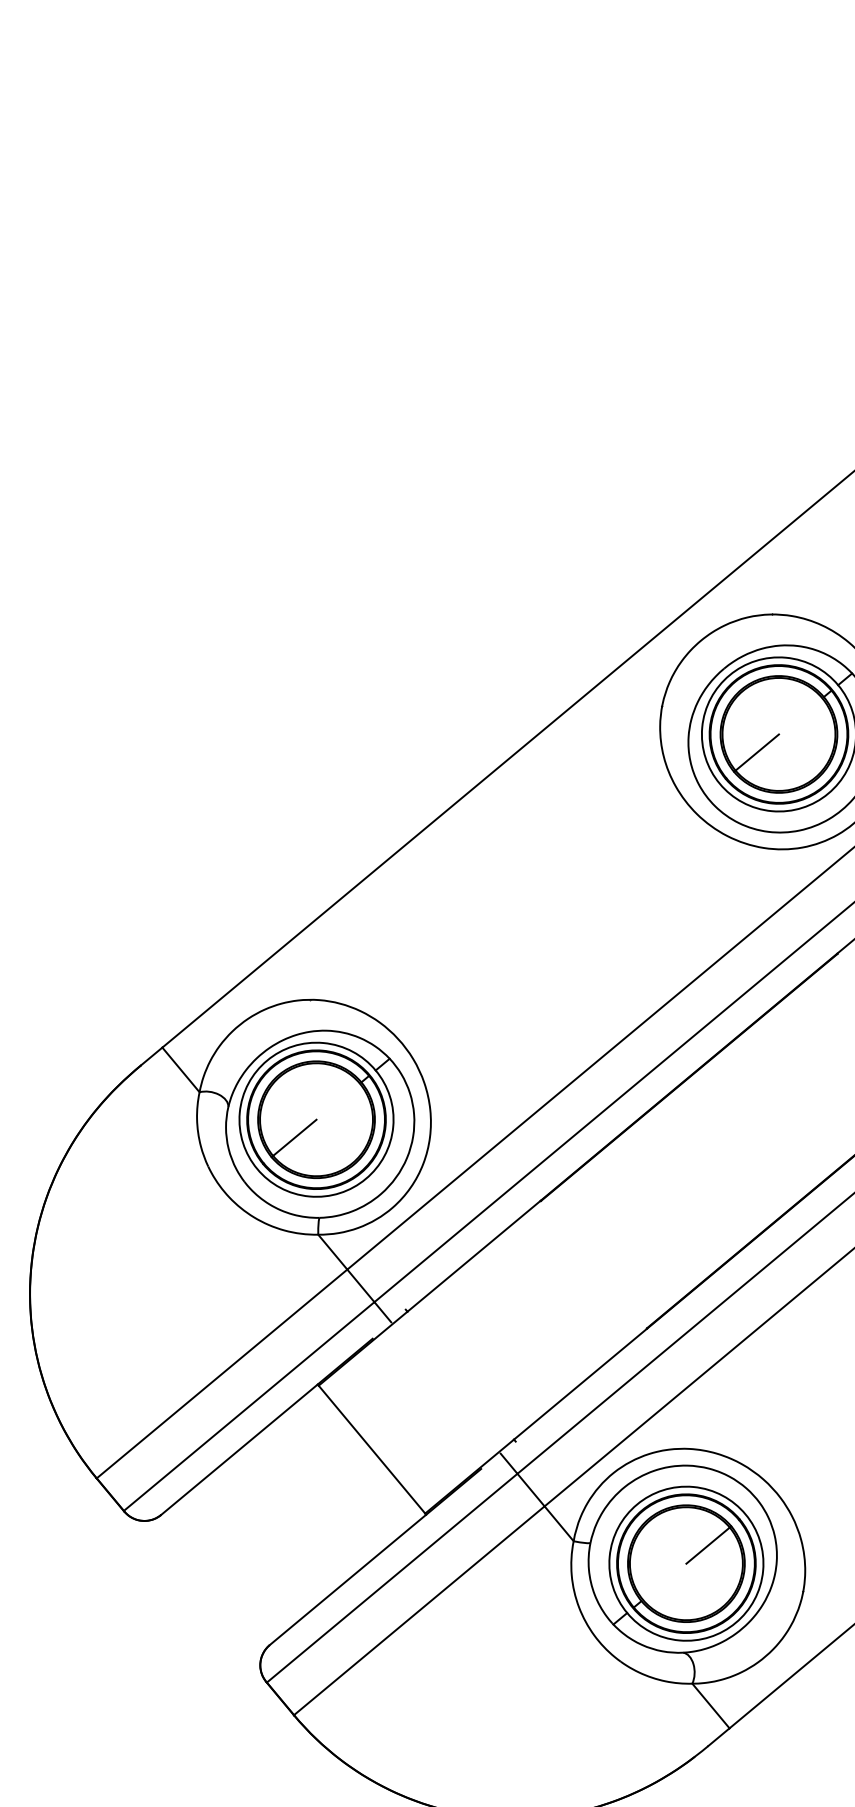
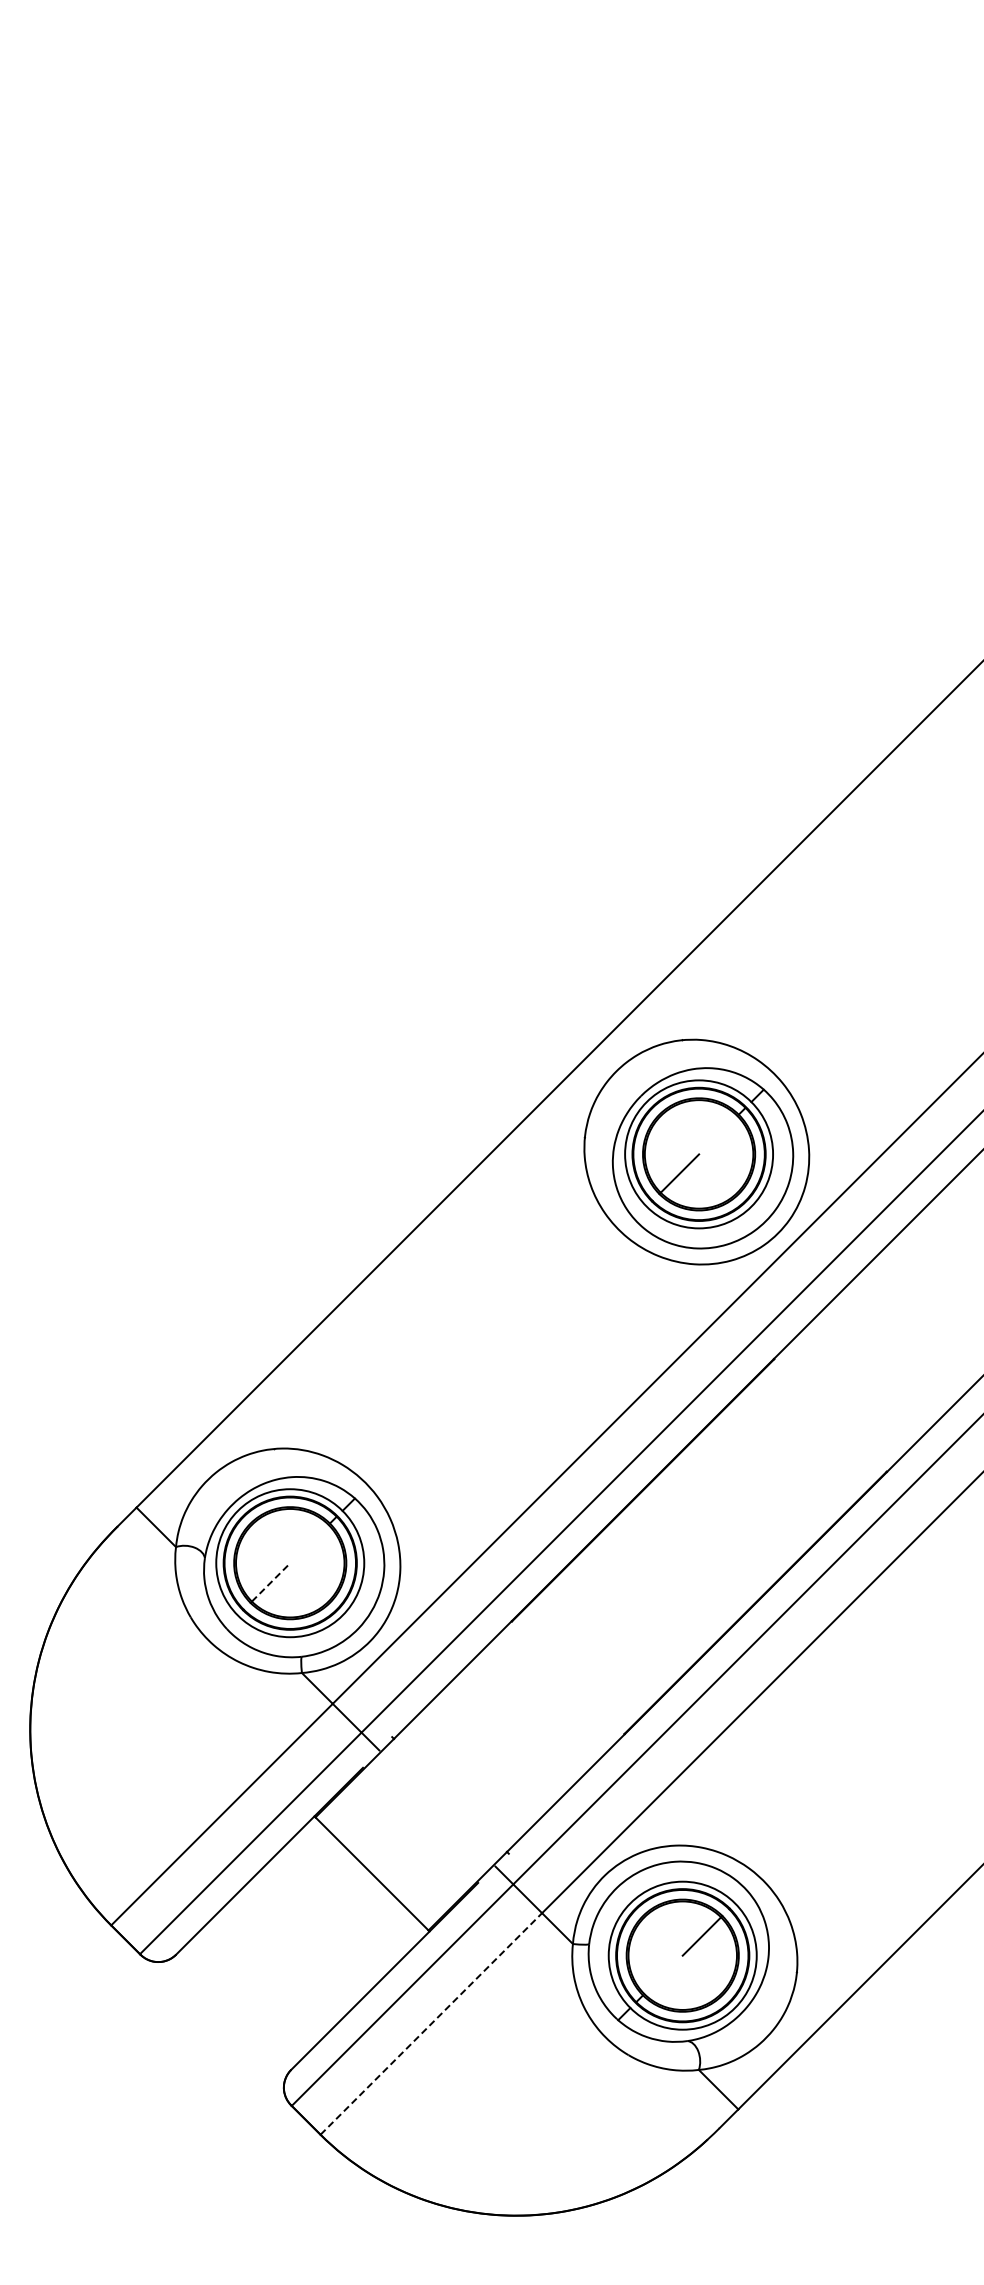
line: (295, 1137) -> (271, 1582), solid -> dashed
line: (419, 1610) -> (431, 2023), solid -> dashed

